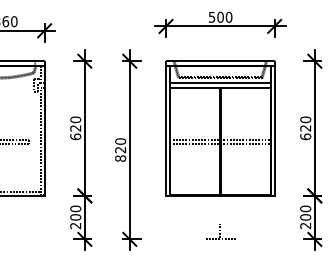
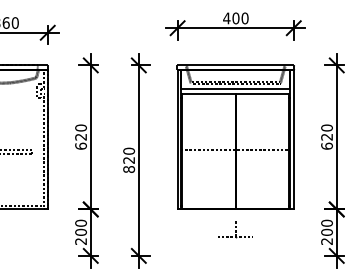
text: (211, 17) -> (226, 18), 500 -> 400
line: (220, 143) -> (235, 153), removed
part: (220, 232) -> (235, 229), moved

